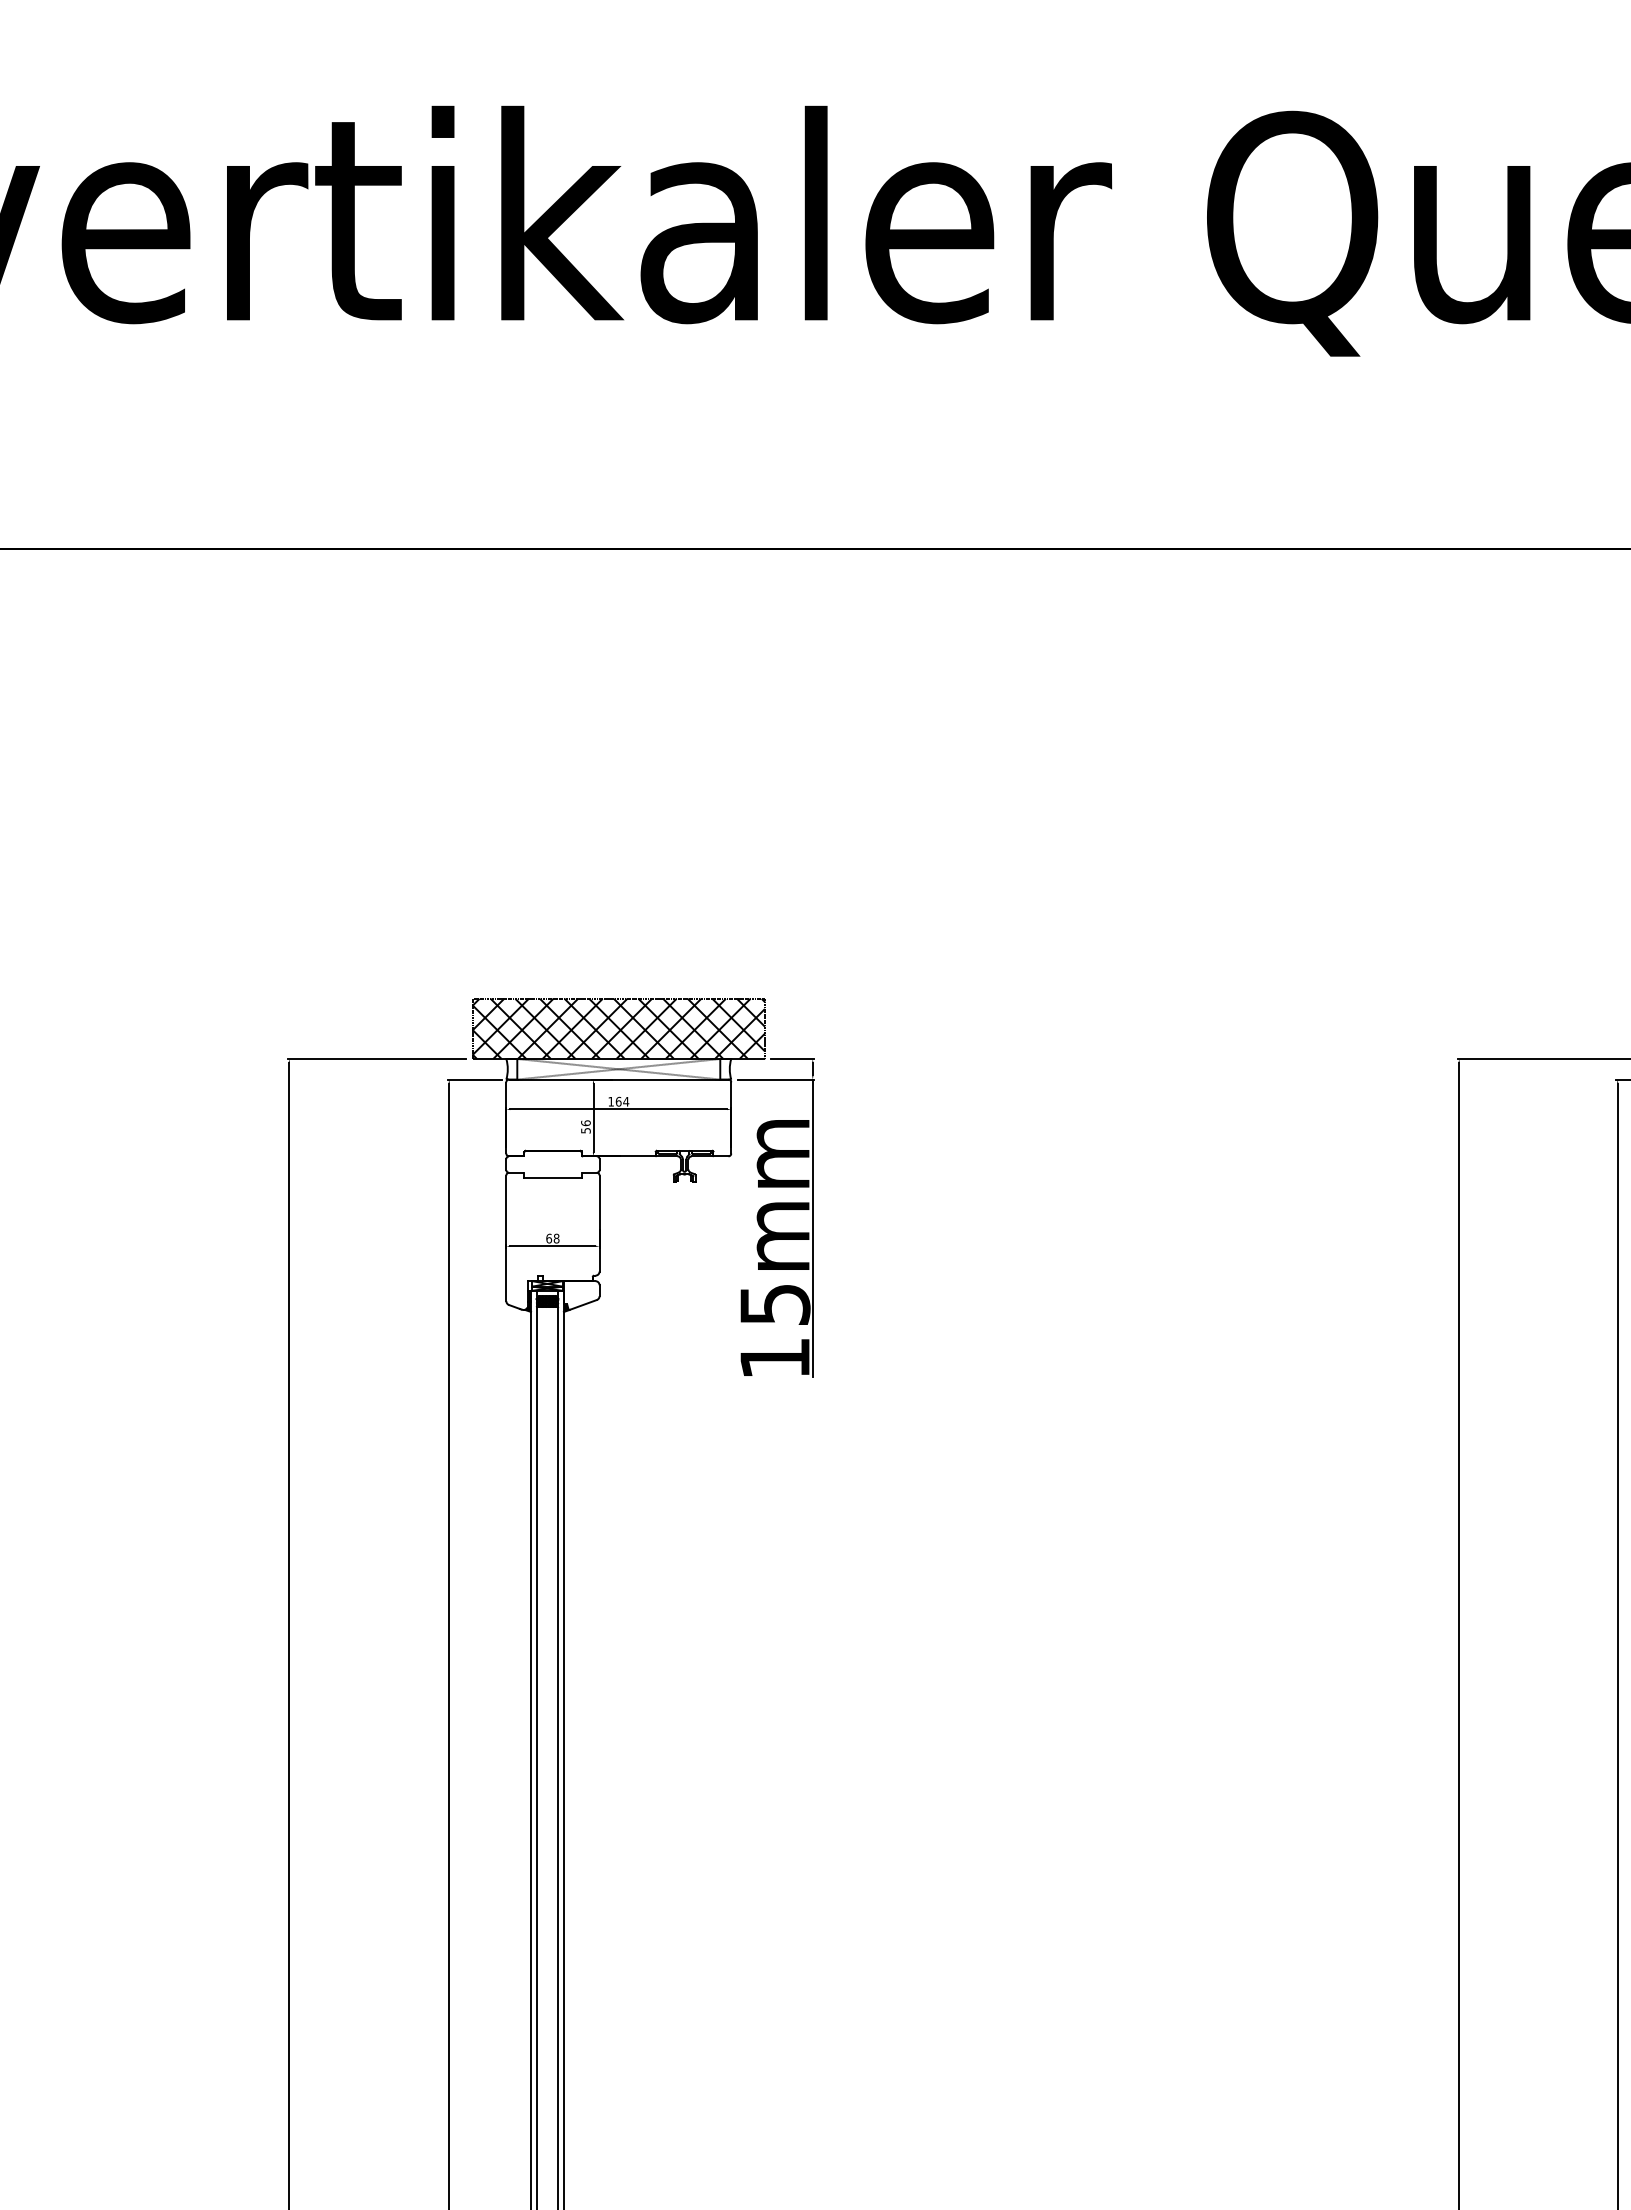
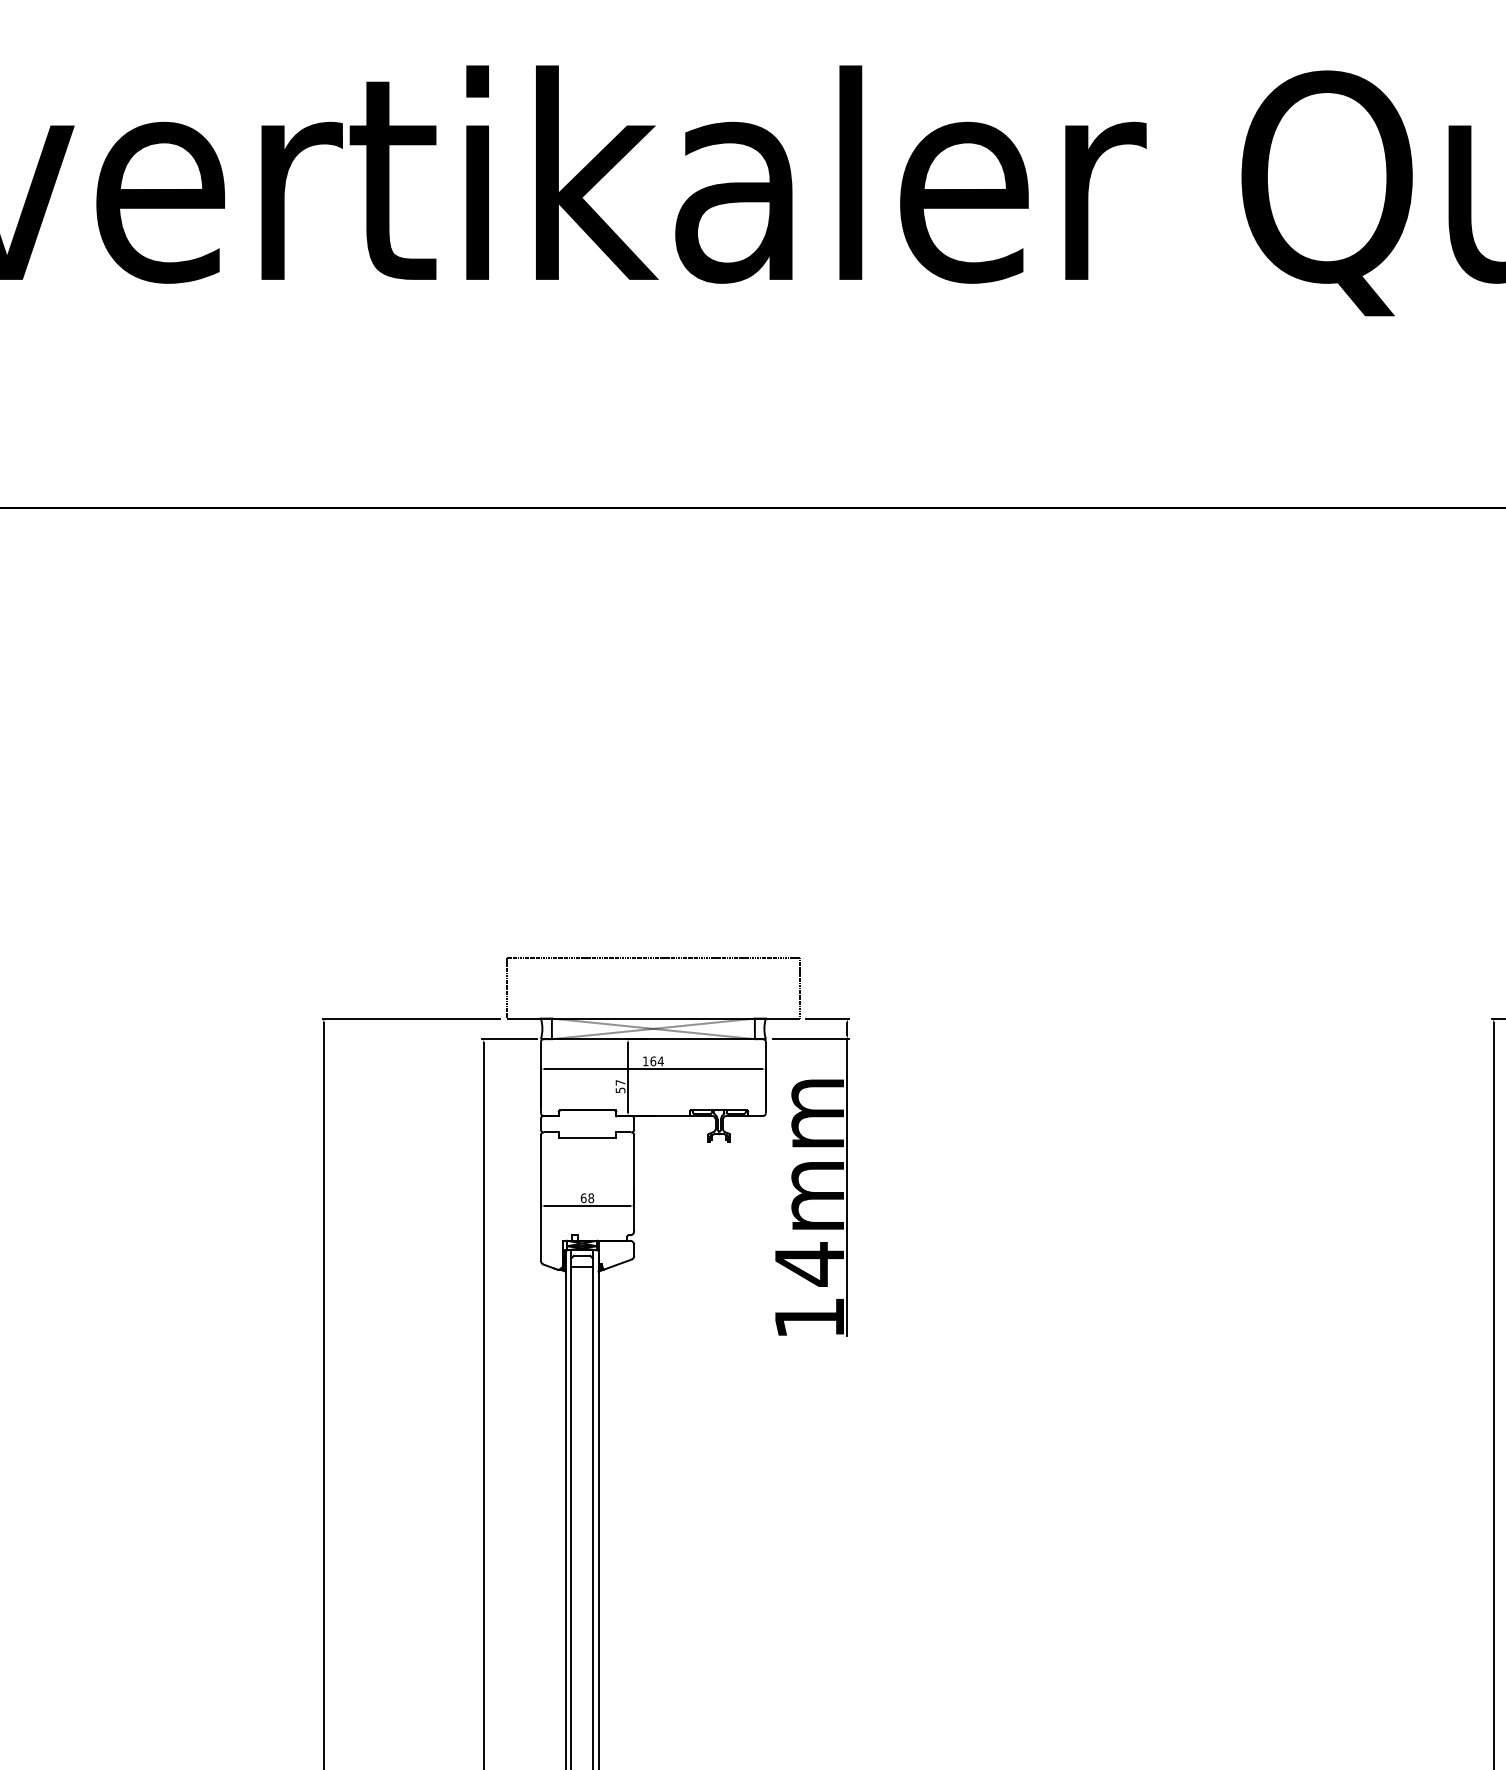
hatch: (618, 1028) -> (653, 988), removed
text: (585, 1123) -> (620, 1083), 56 -> 57
hatch: (547, 1301) -> (582, 1261), removed
text: (775, 1304) -> (810, 1264), 15mm -> 14mm

